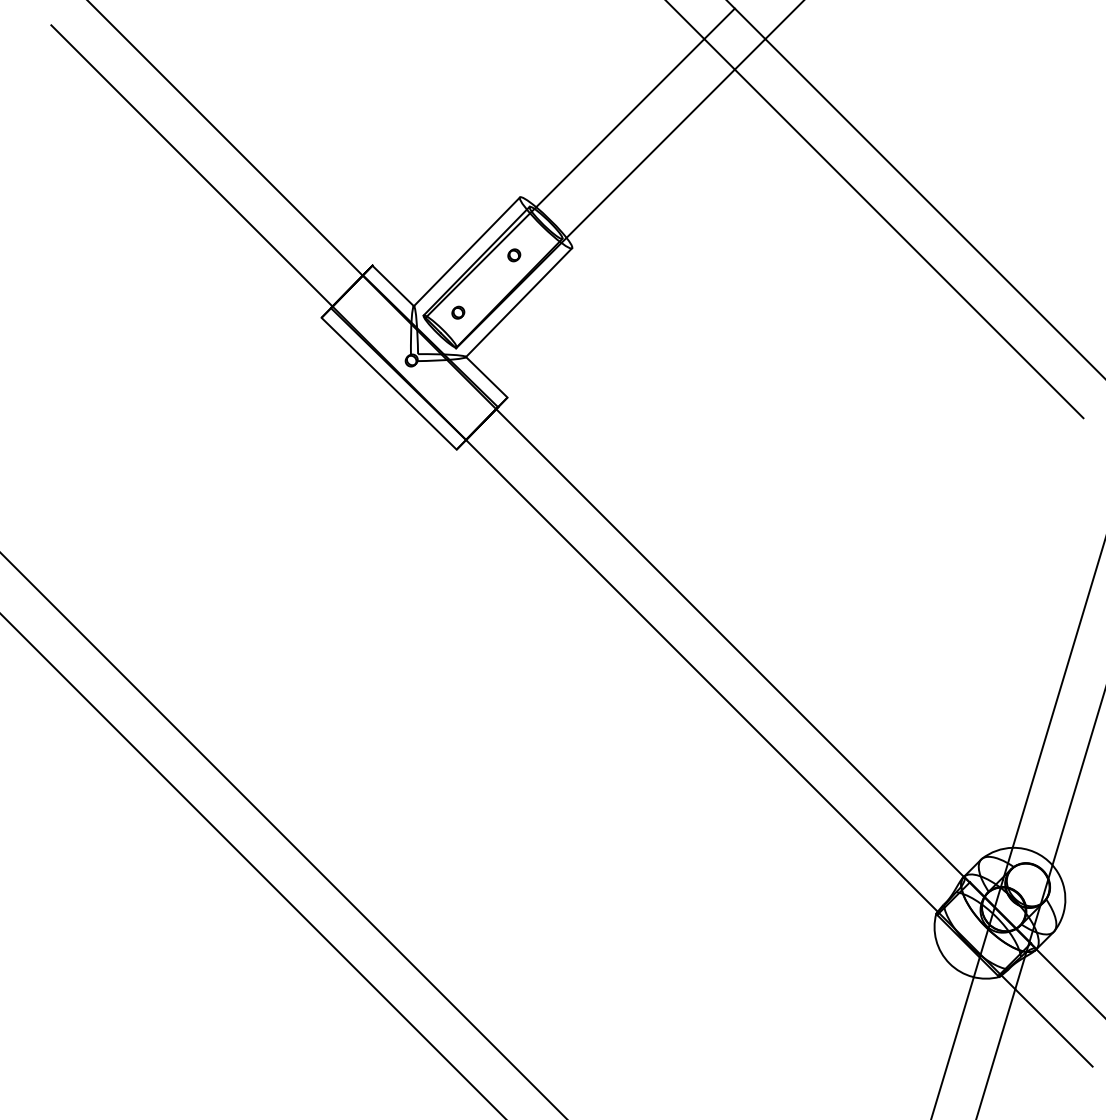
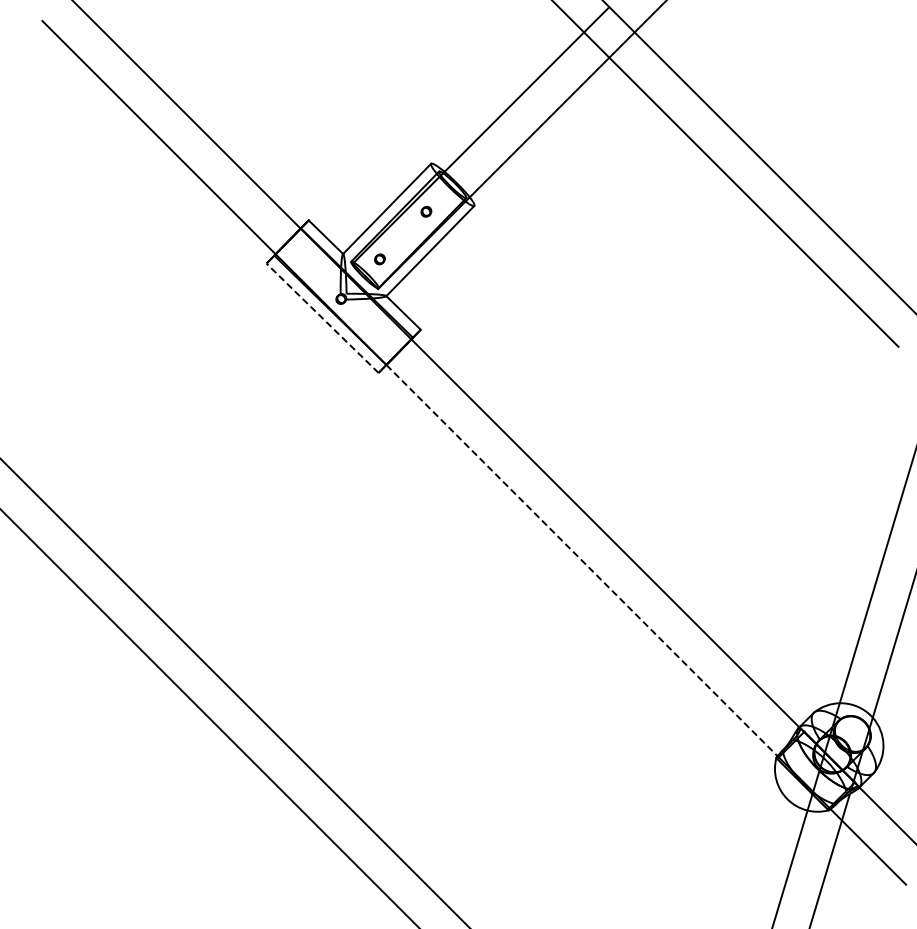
line: (389, 382) -> (322, 317), solid -> dashed
line: (702, 675) -> (582, 560), solid -> dashed

